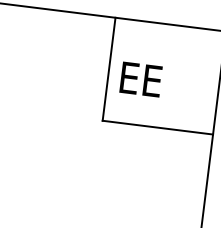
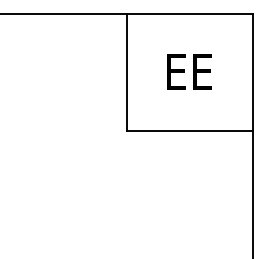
text: (141, 79) -> (189, 71), moved

